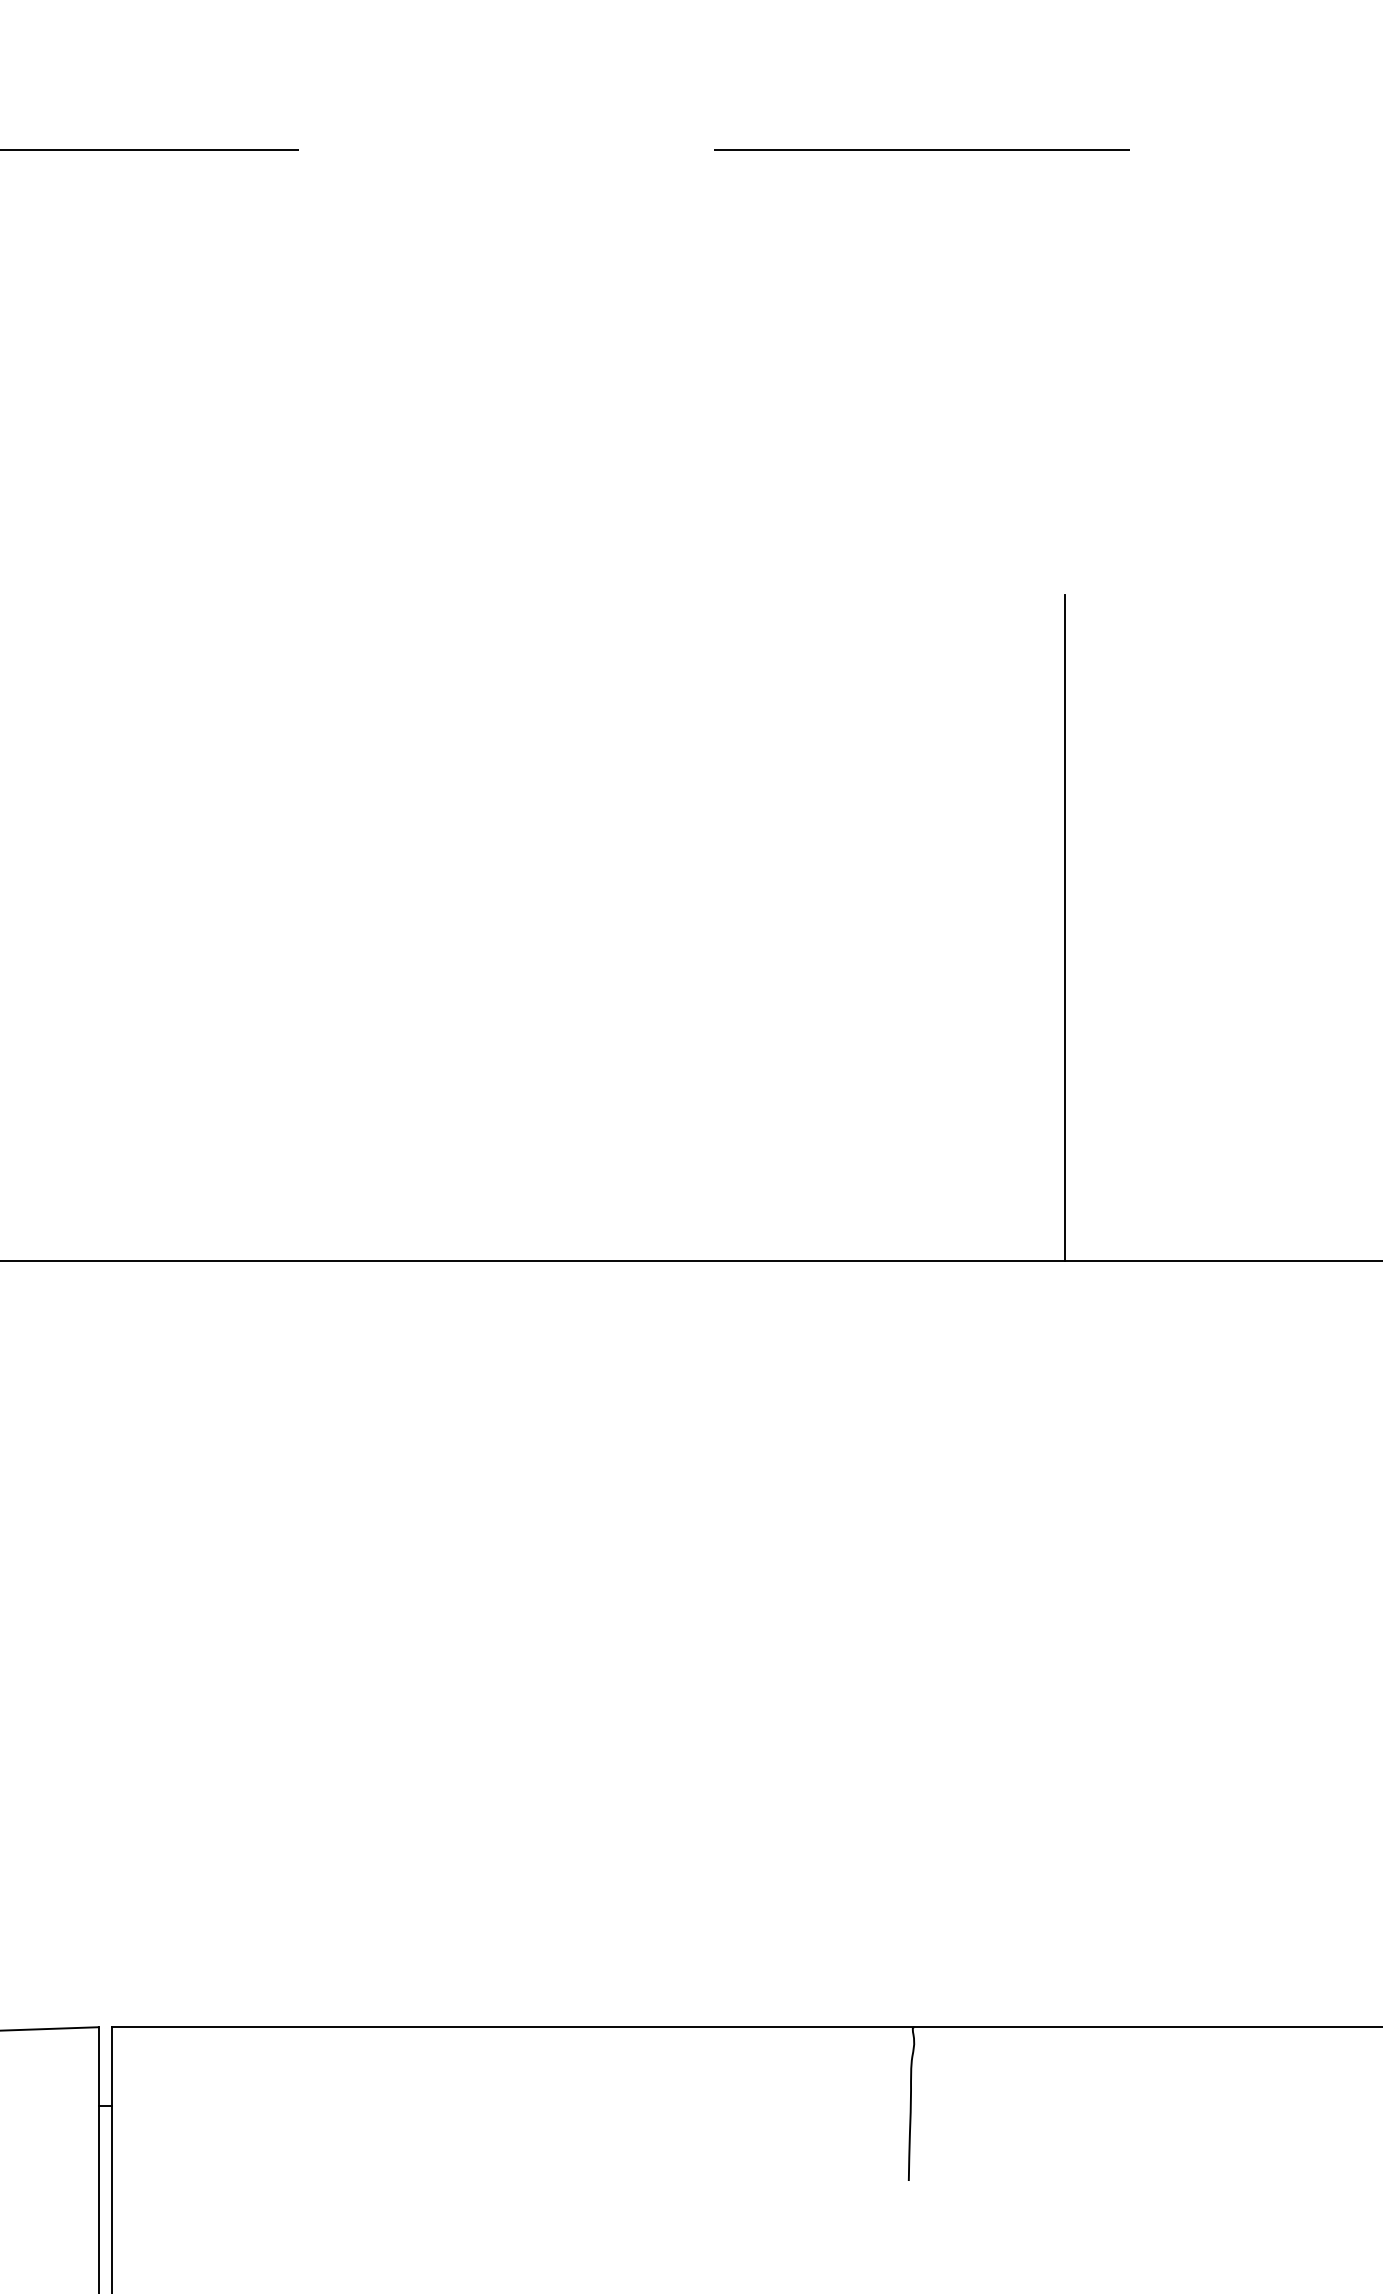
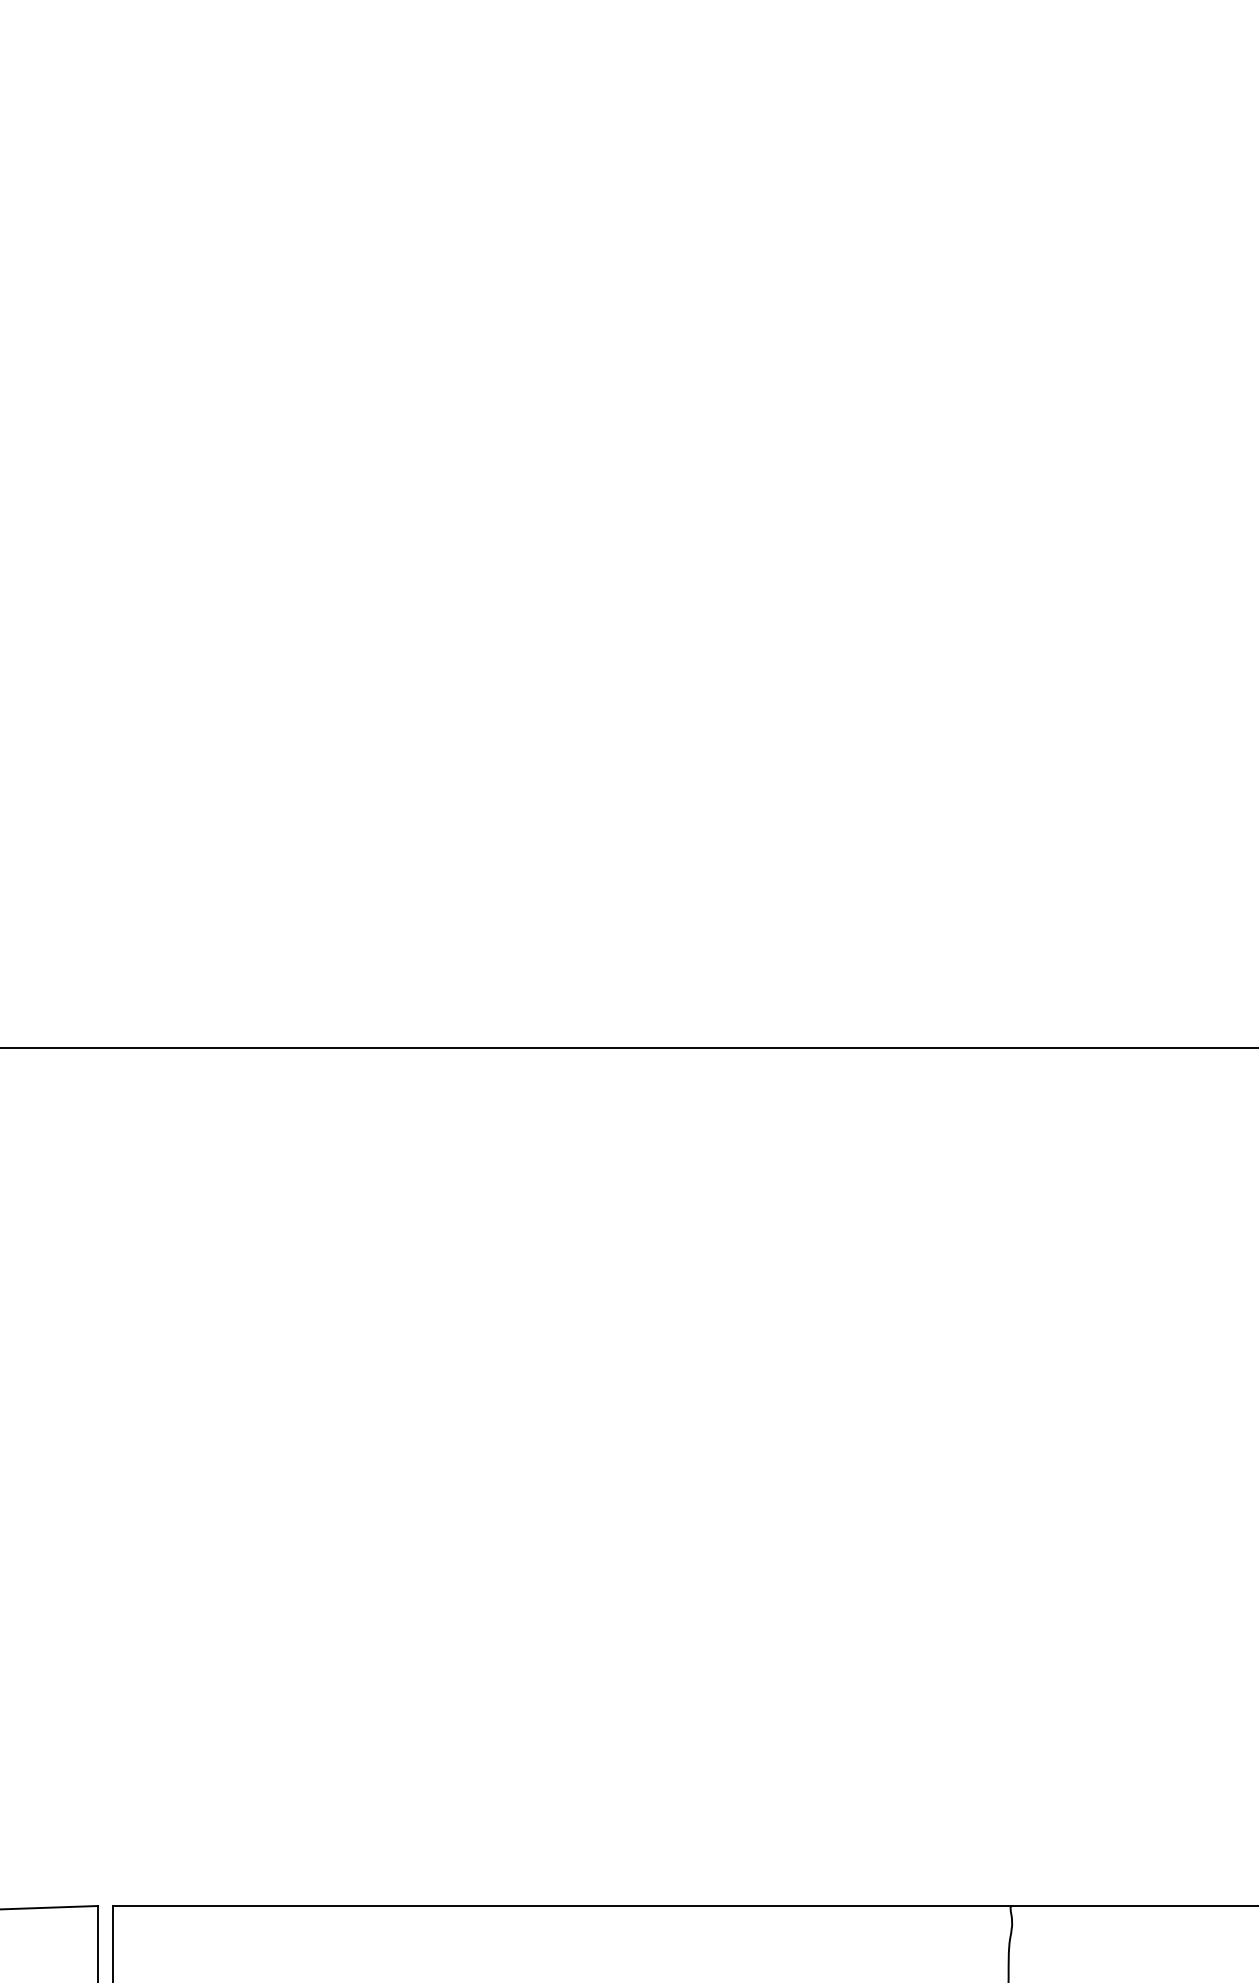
line: (1065, 927) -> (1181, 673), removed

